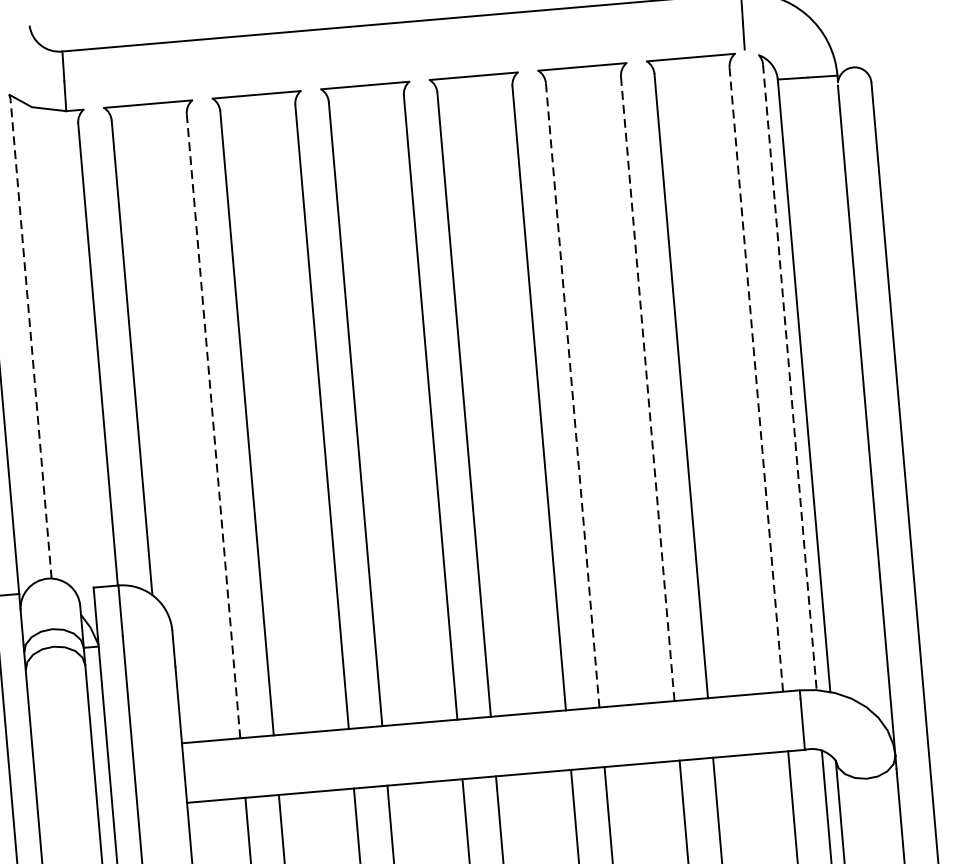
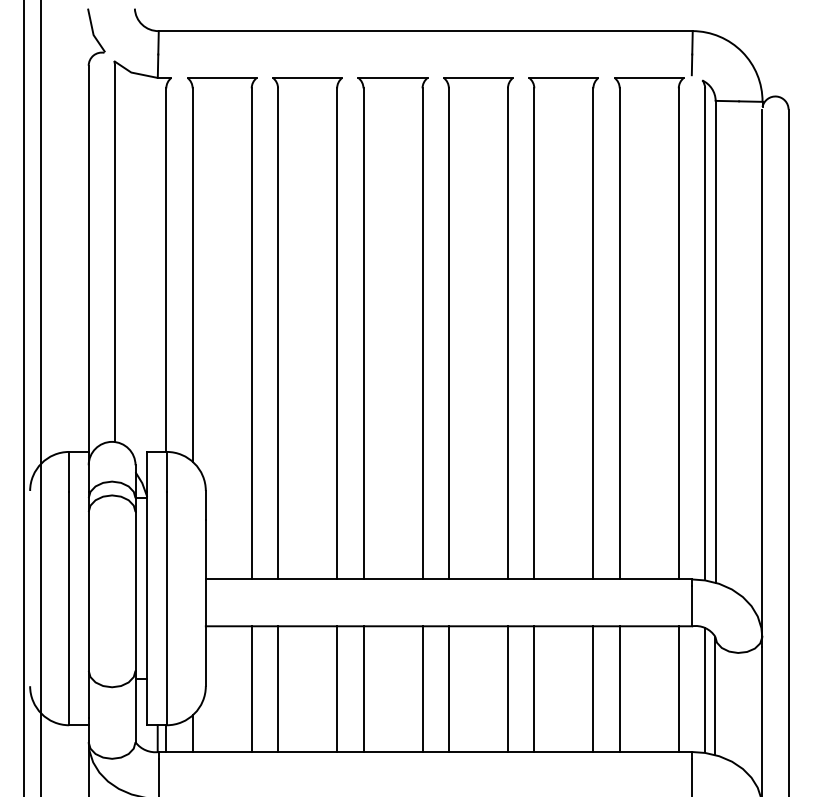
line: (31, 338) -> (115, 253), dashed -> solid
line: (790, 376) -> (705, 333), dashed -> solid
line: (755, 379) -> (678, 333), dashed -> solid
line: (647, 388) -> (593, 333), dashed -> solid
line: (572, 394) -> (534, 333), dashed -> solid
line: (213, 425) -> (251, 333), dashed -> solid

